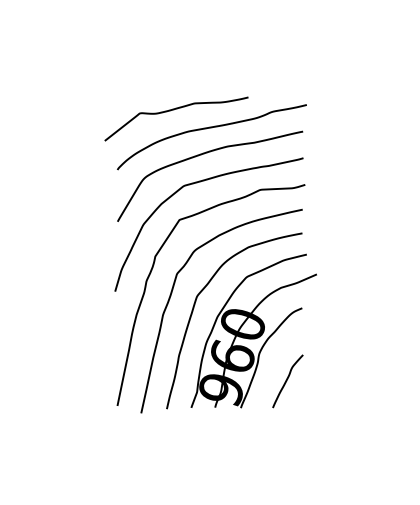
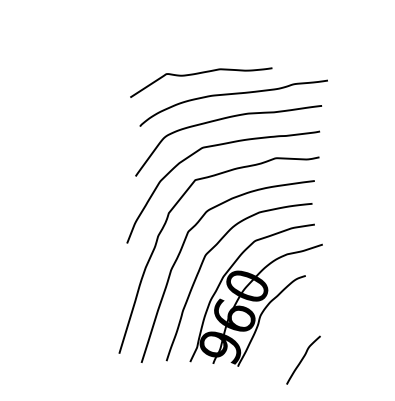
curve: (287, 381) -> (303, 360), moved

